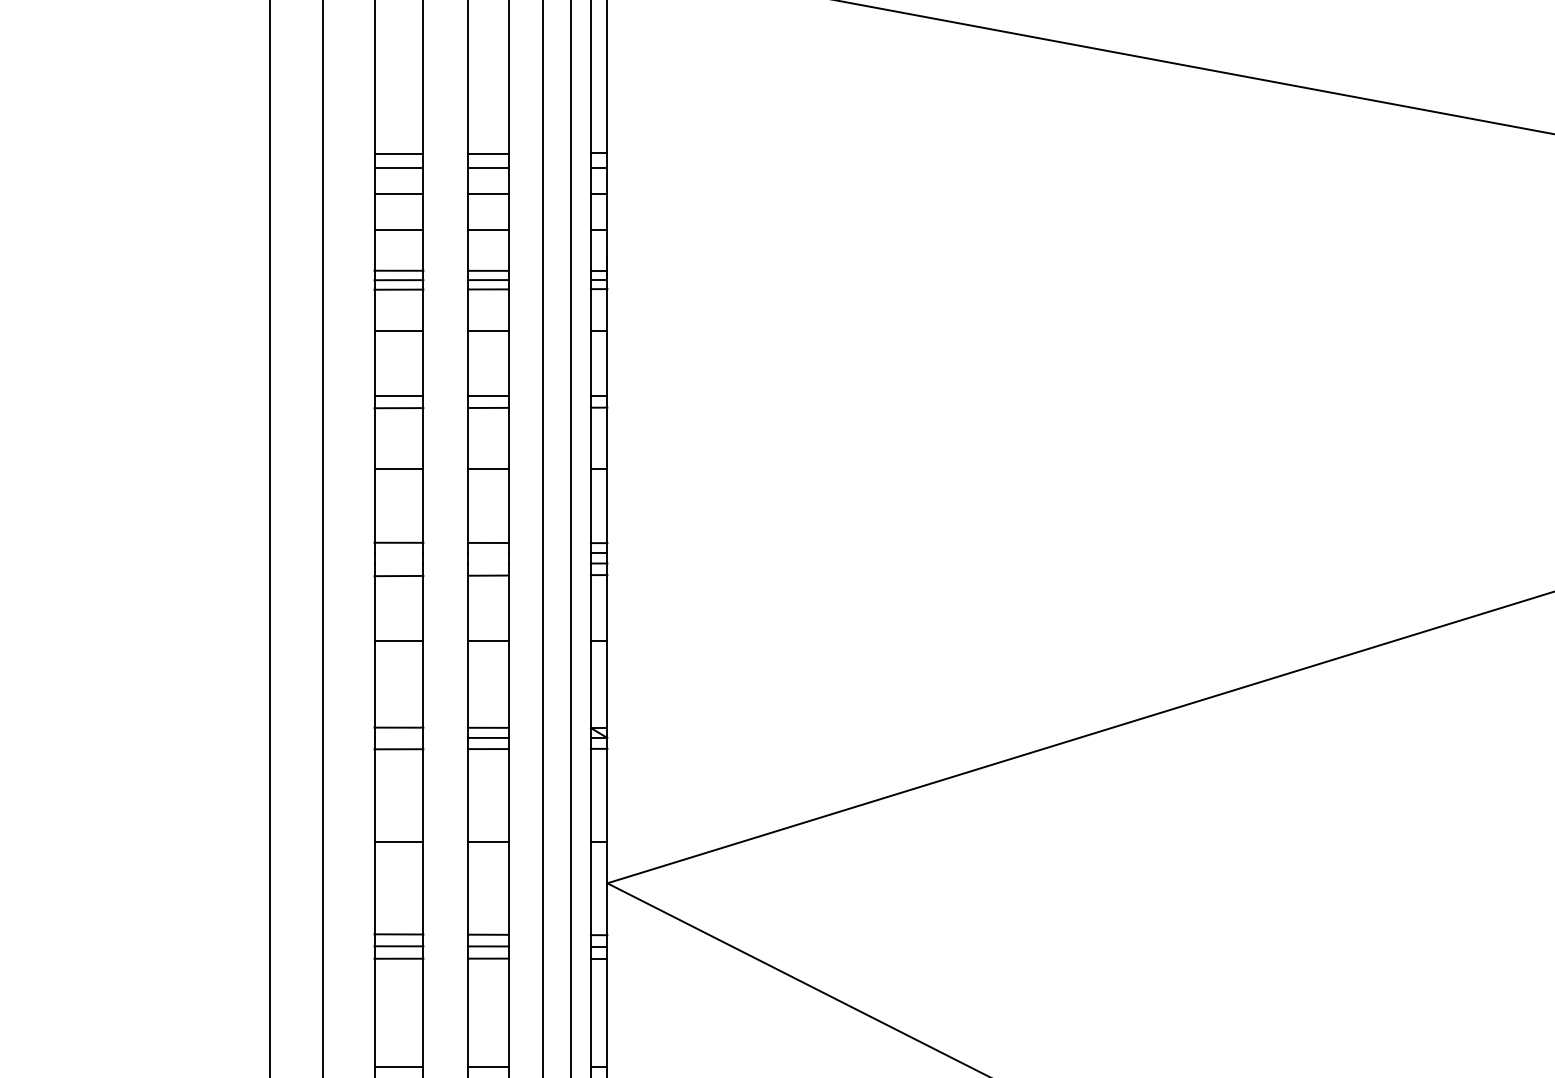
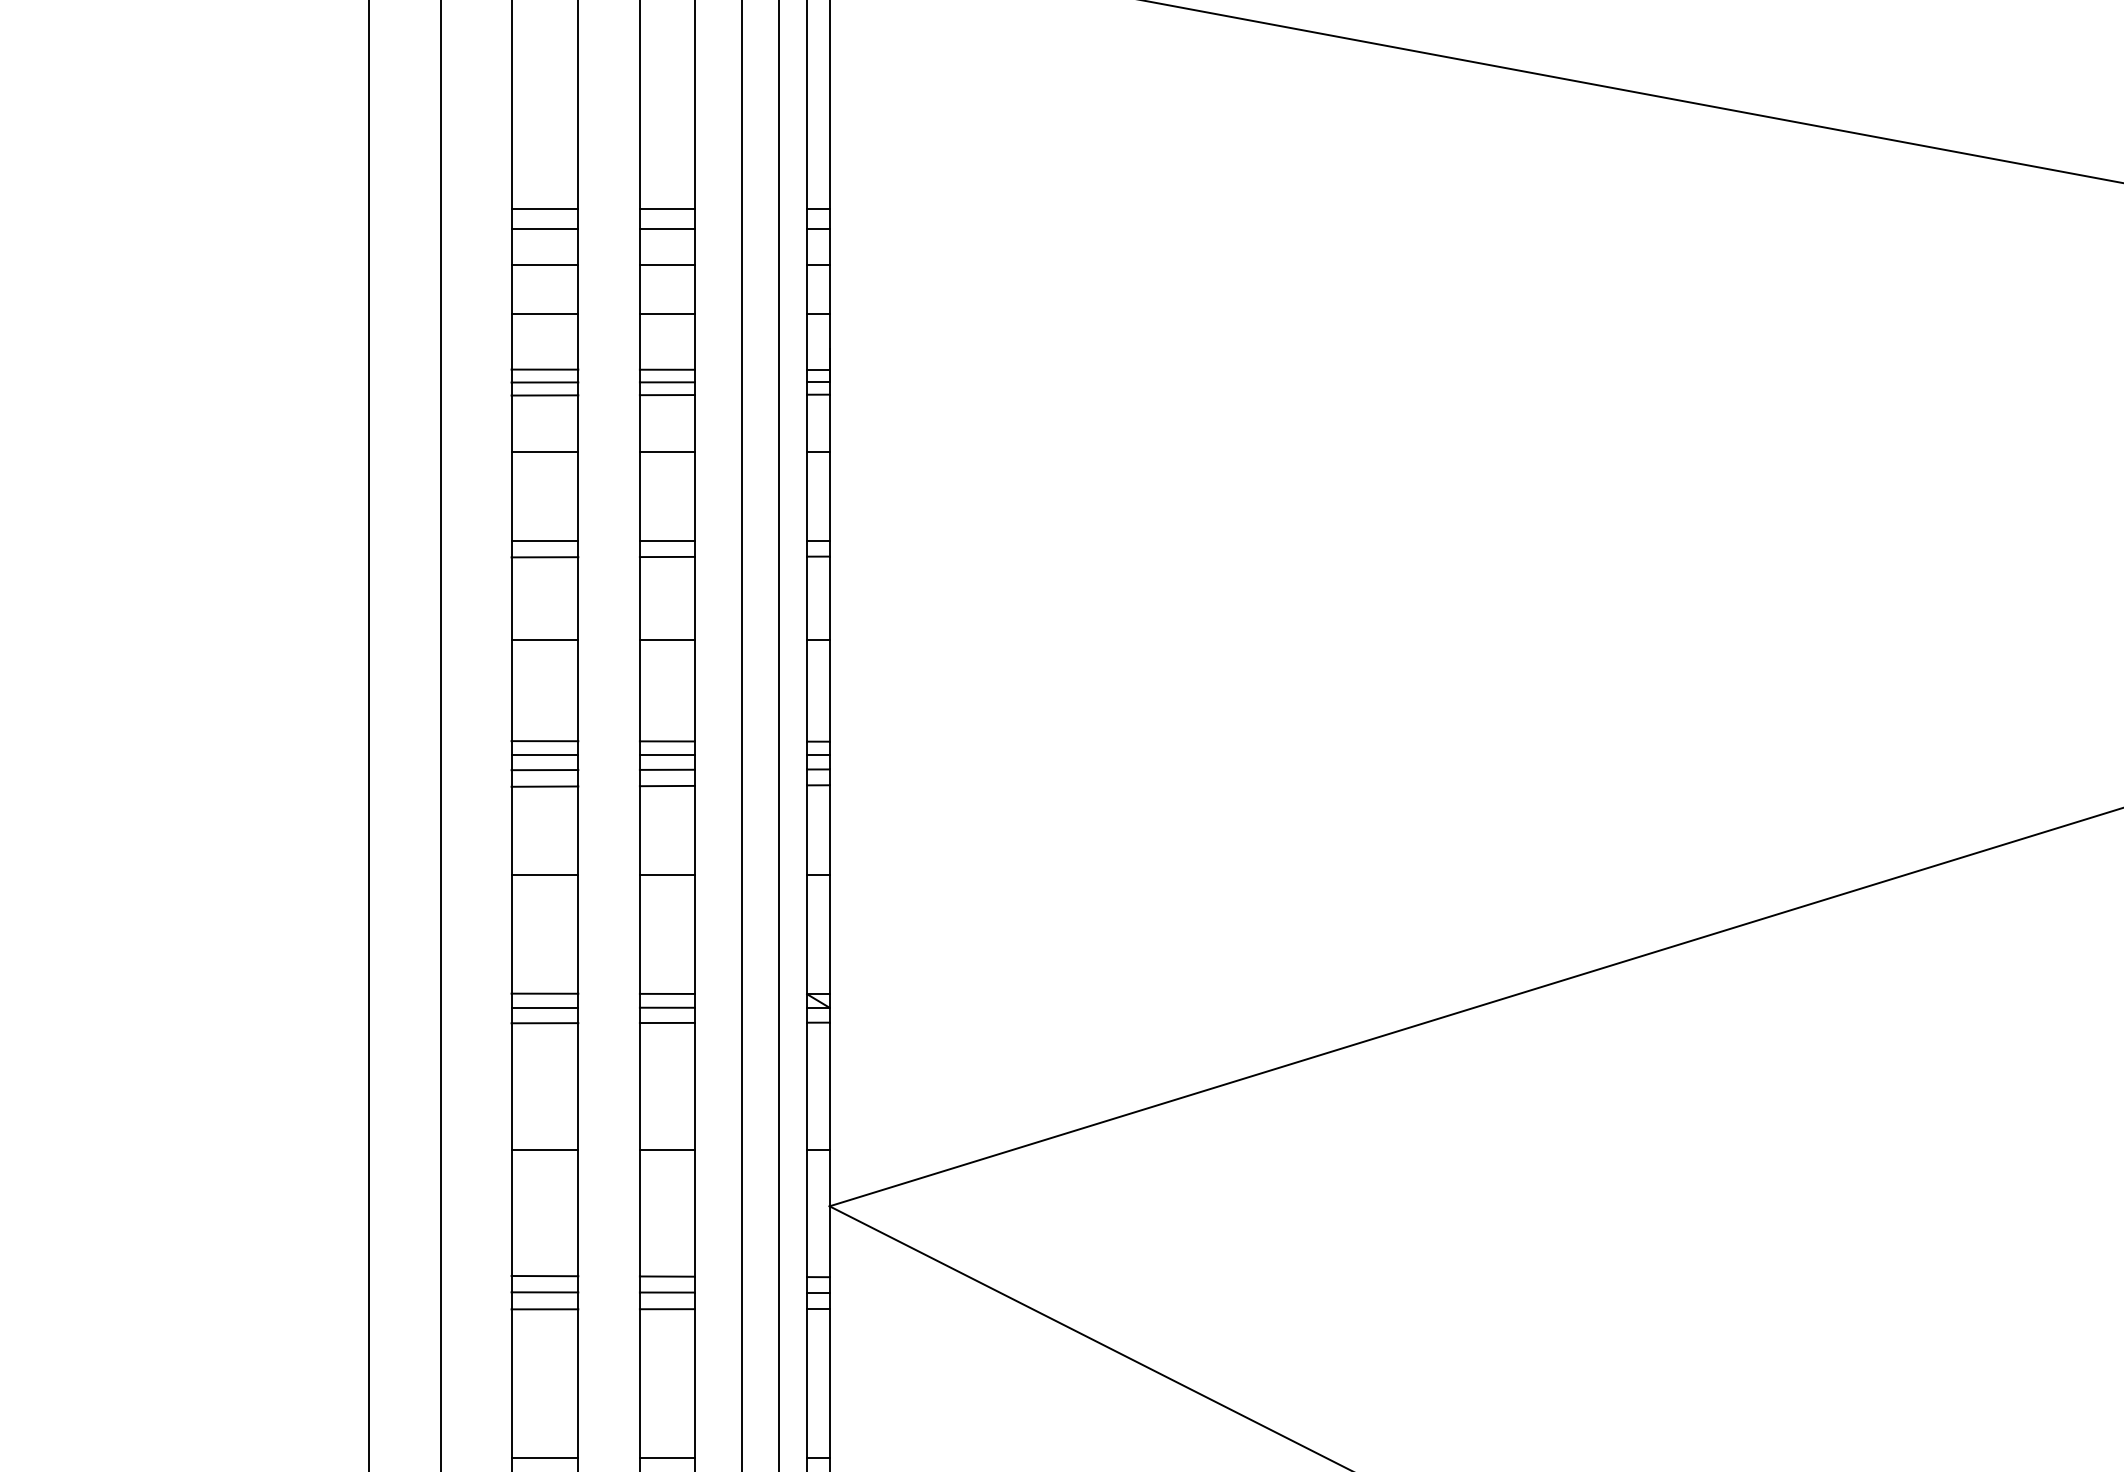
line: (398, 552) -> (544, 754), added
line: (487, 552) -> (666, 754), added
line: (487, 563) -> (666, 769), added
line: (398, 564) -> (544, 770), added
line: (398, 737) -> (544, 1007), added

